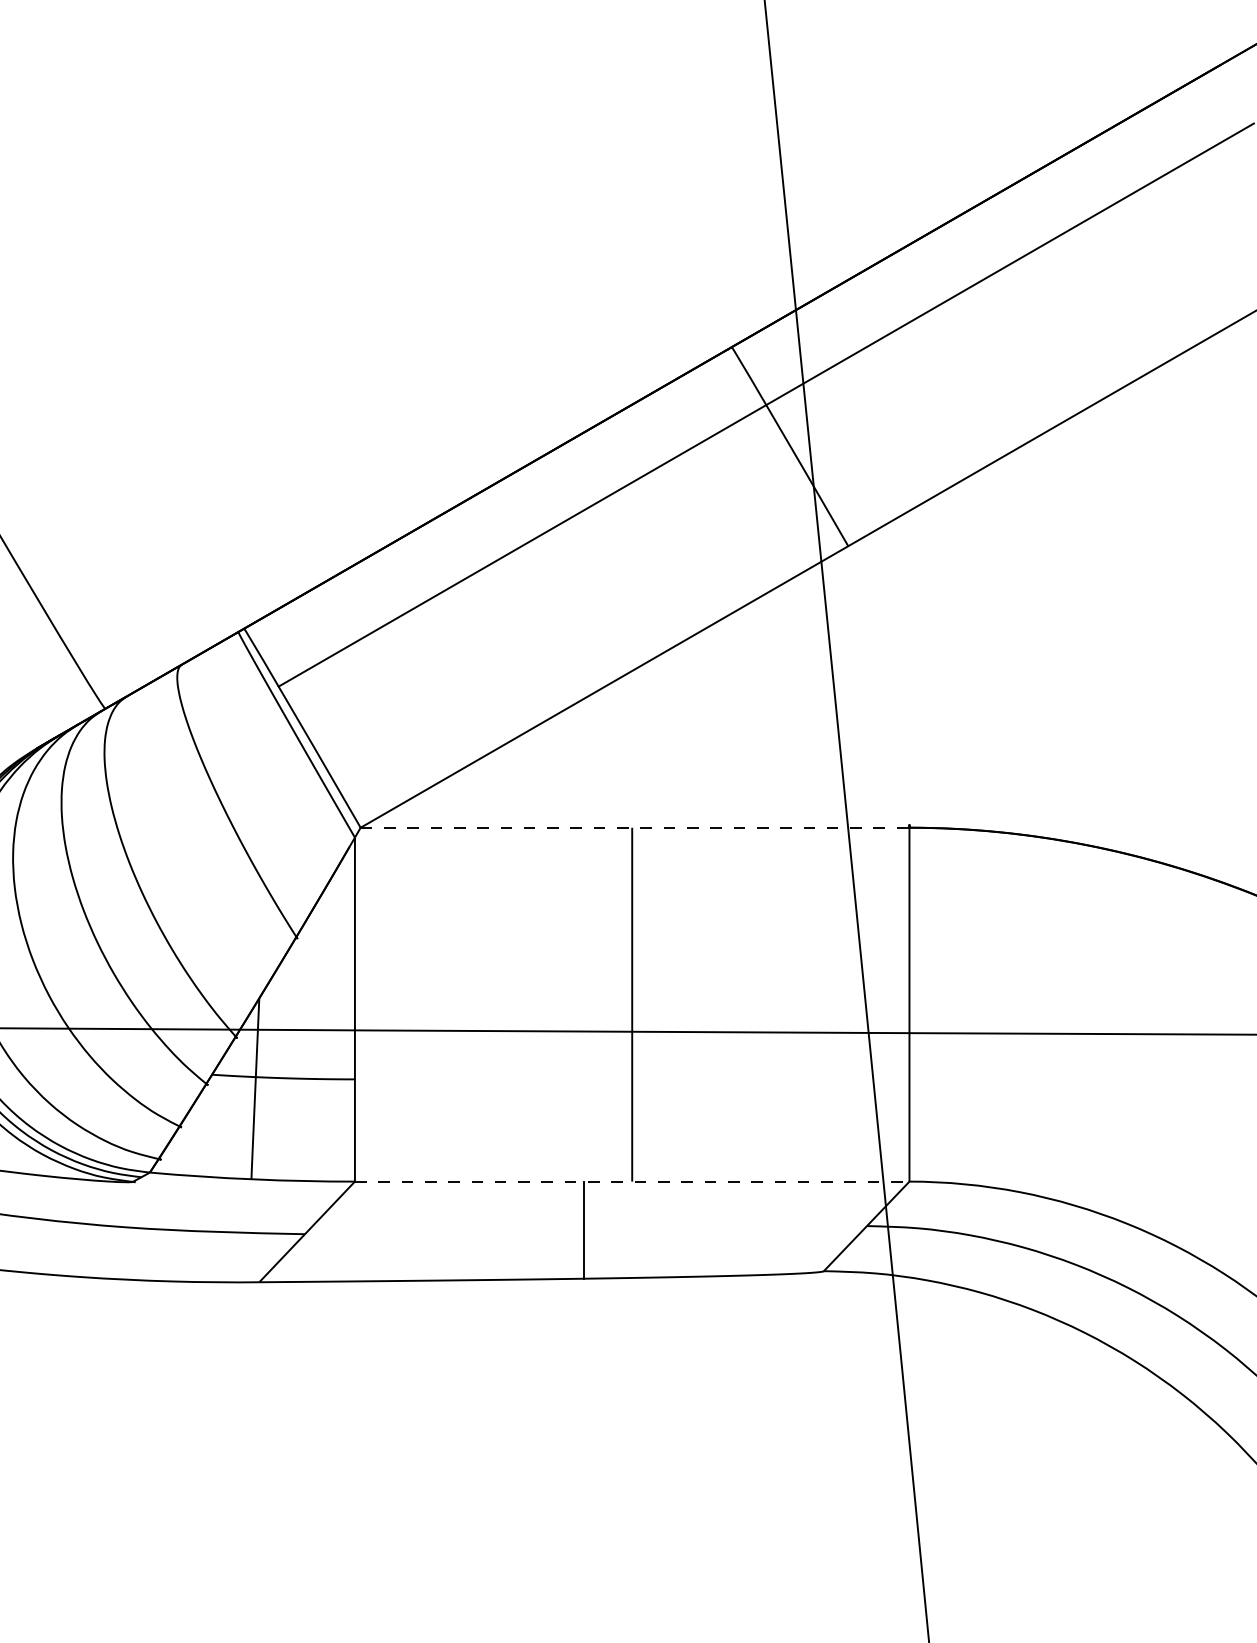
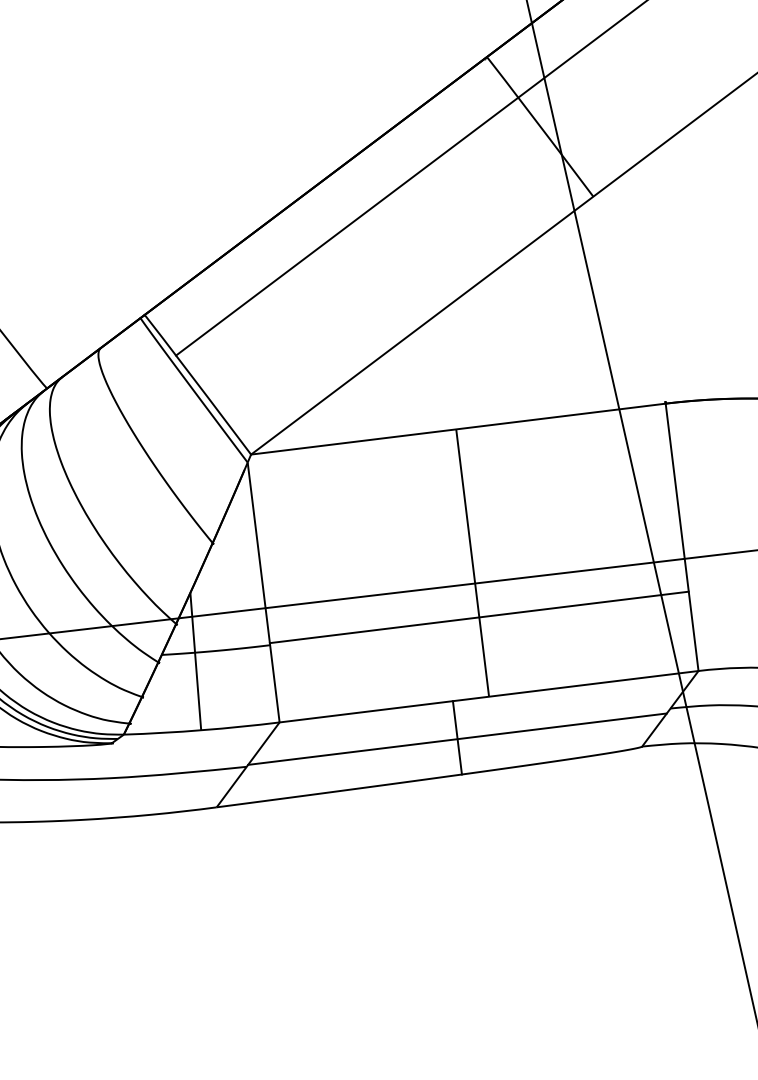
line: (635, 827) -> (458, 428), dashed -> solid
line: (631, 1076) -> (478, 617), added
line: (632, 1181) -> (489, 696), dashed -> solid
line: (584, 1231) -> (457, 738), added

